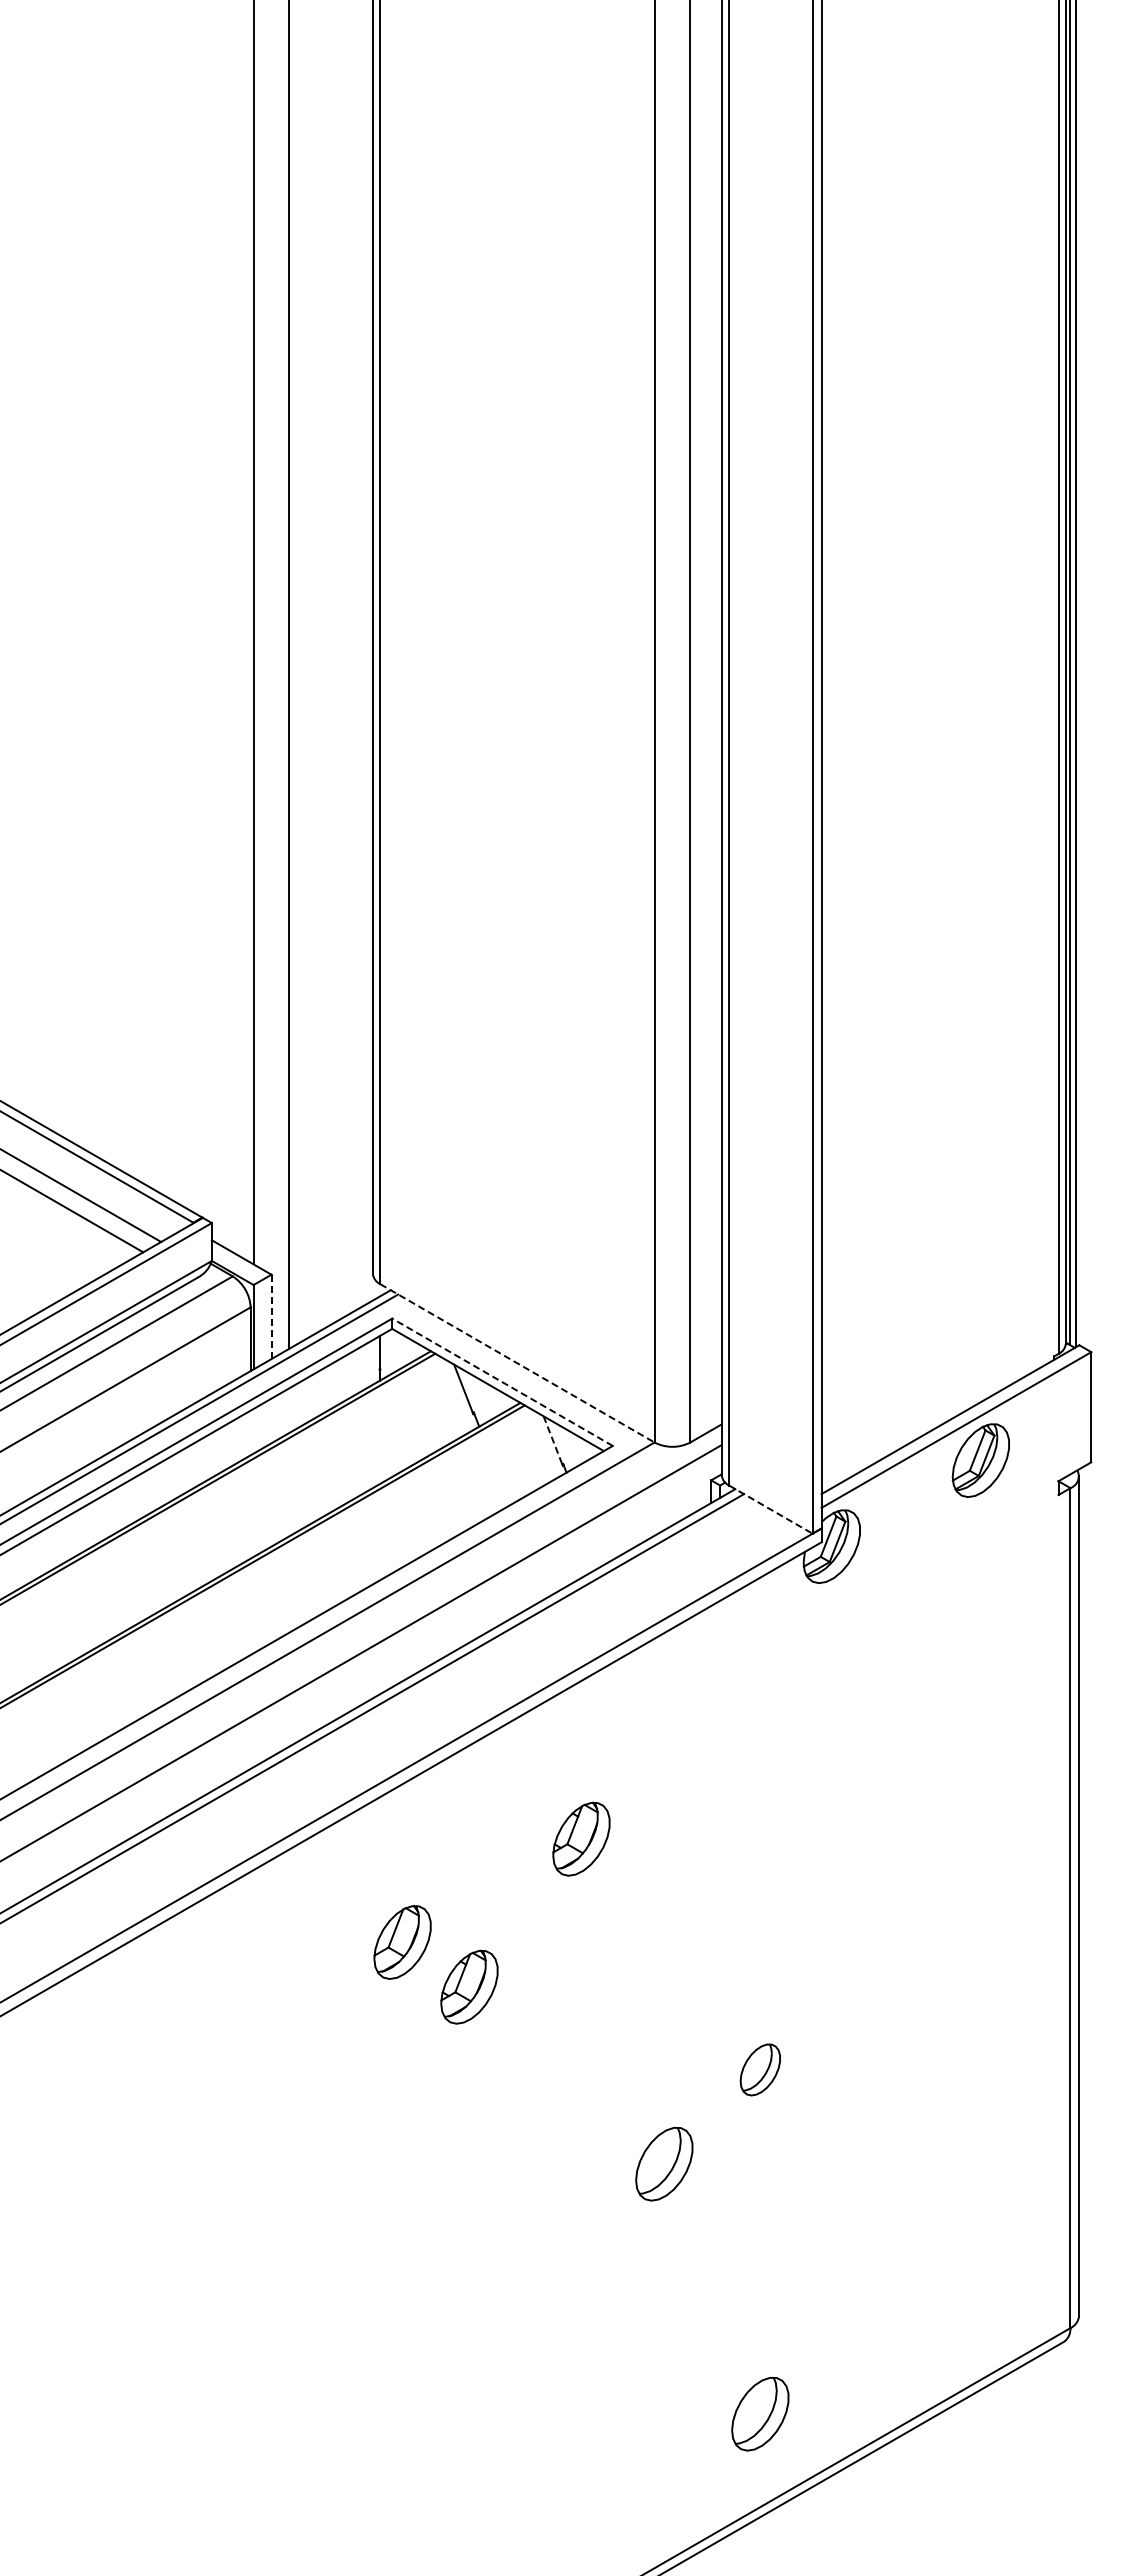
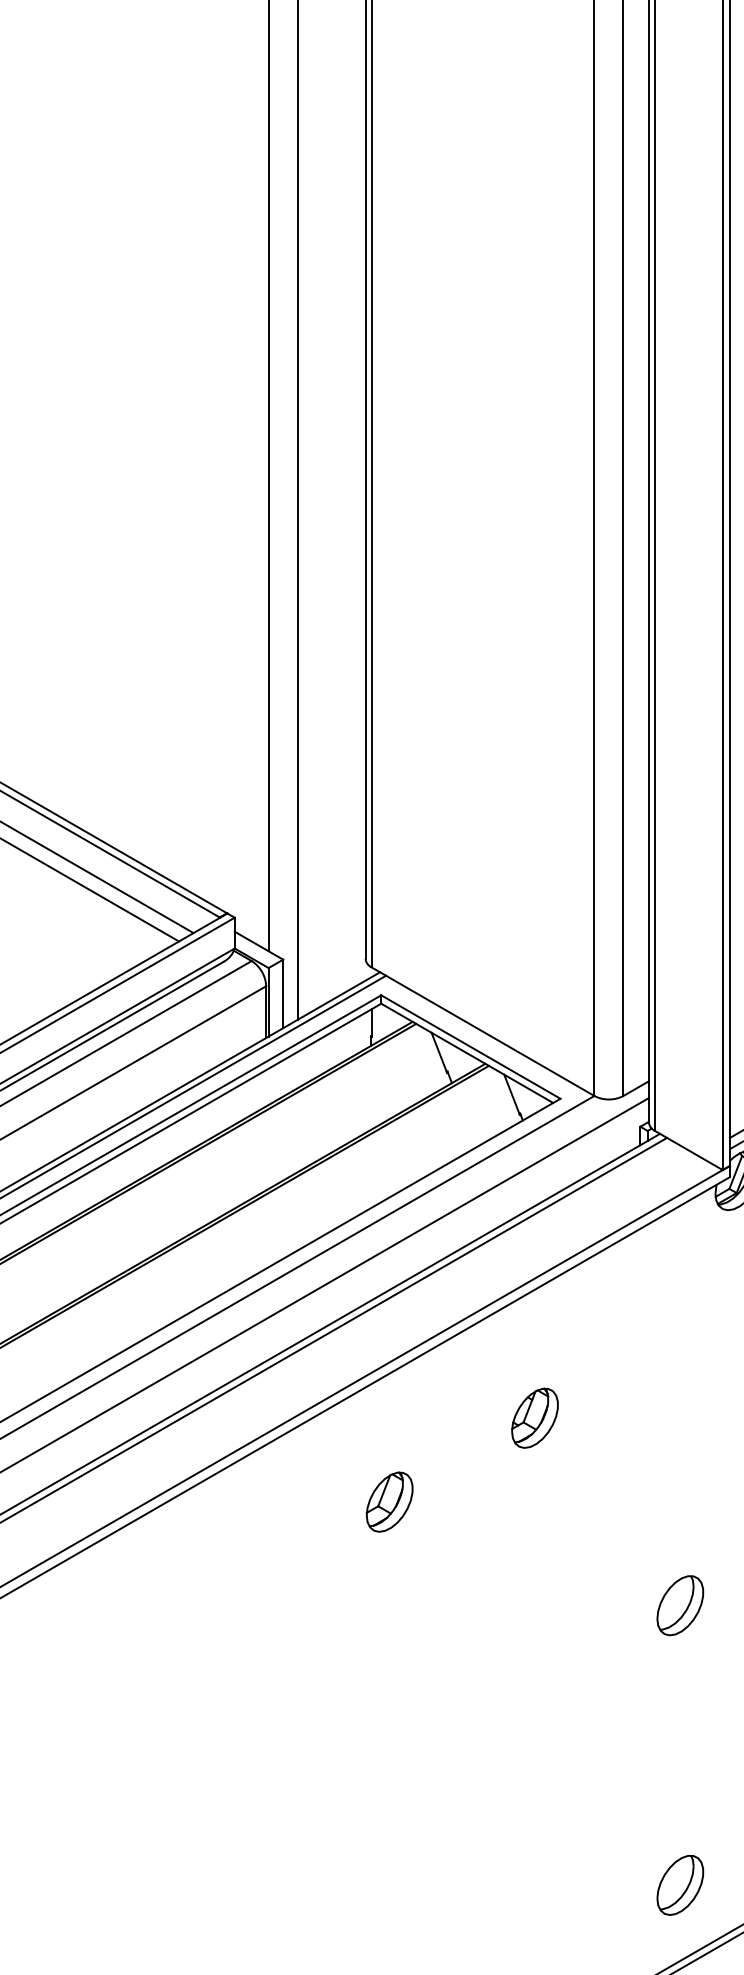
line: (271, 1316) -> (283, 993), dashed -> solid
line: (517, 1363) -> (483, 1031), dashed -> solid
line: (502, 1382) -> (470, 1047), dashed -> solid
line: (553, 1441) -> (512, 1095), dashed -> solid
line: (771, 1509) -> (689, 1150), dashed -> solid
part: (469, 1986) -> (444, 1537), removed
part: (760, 2069) -> (680, 1605), size x1.43
part: (664, 2164) -> (602, 1682), removed

